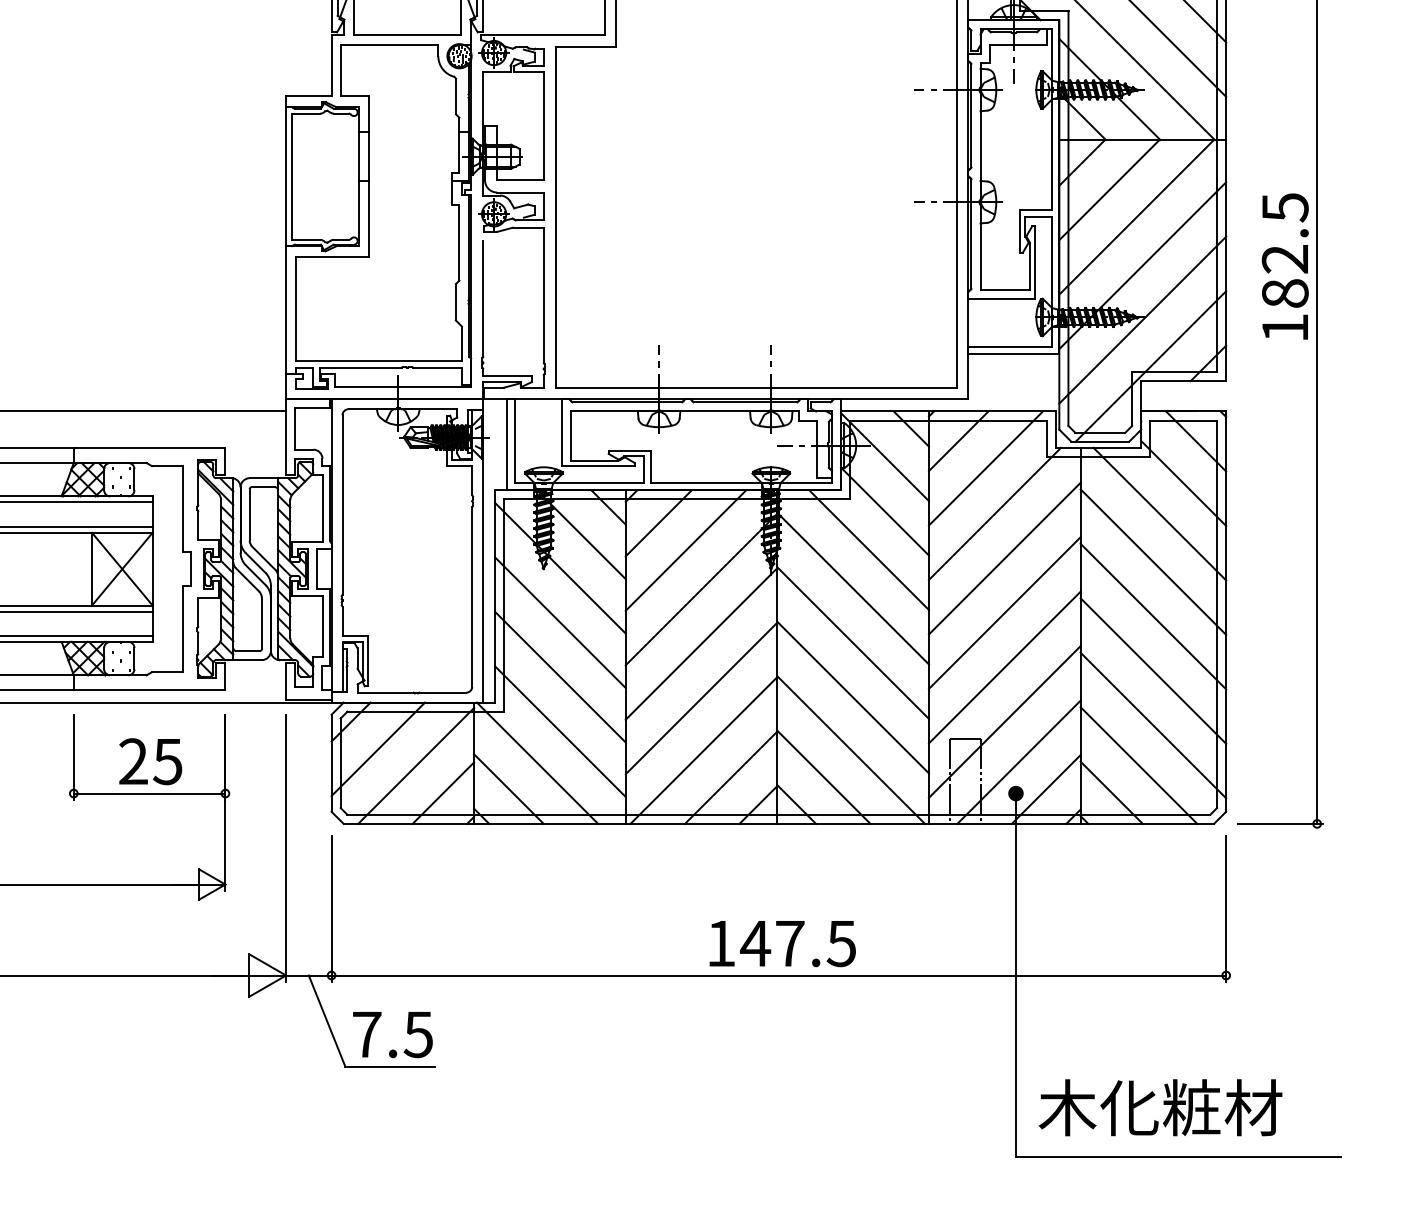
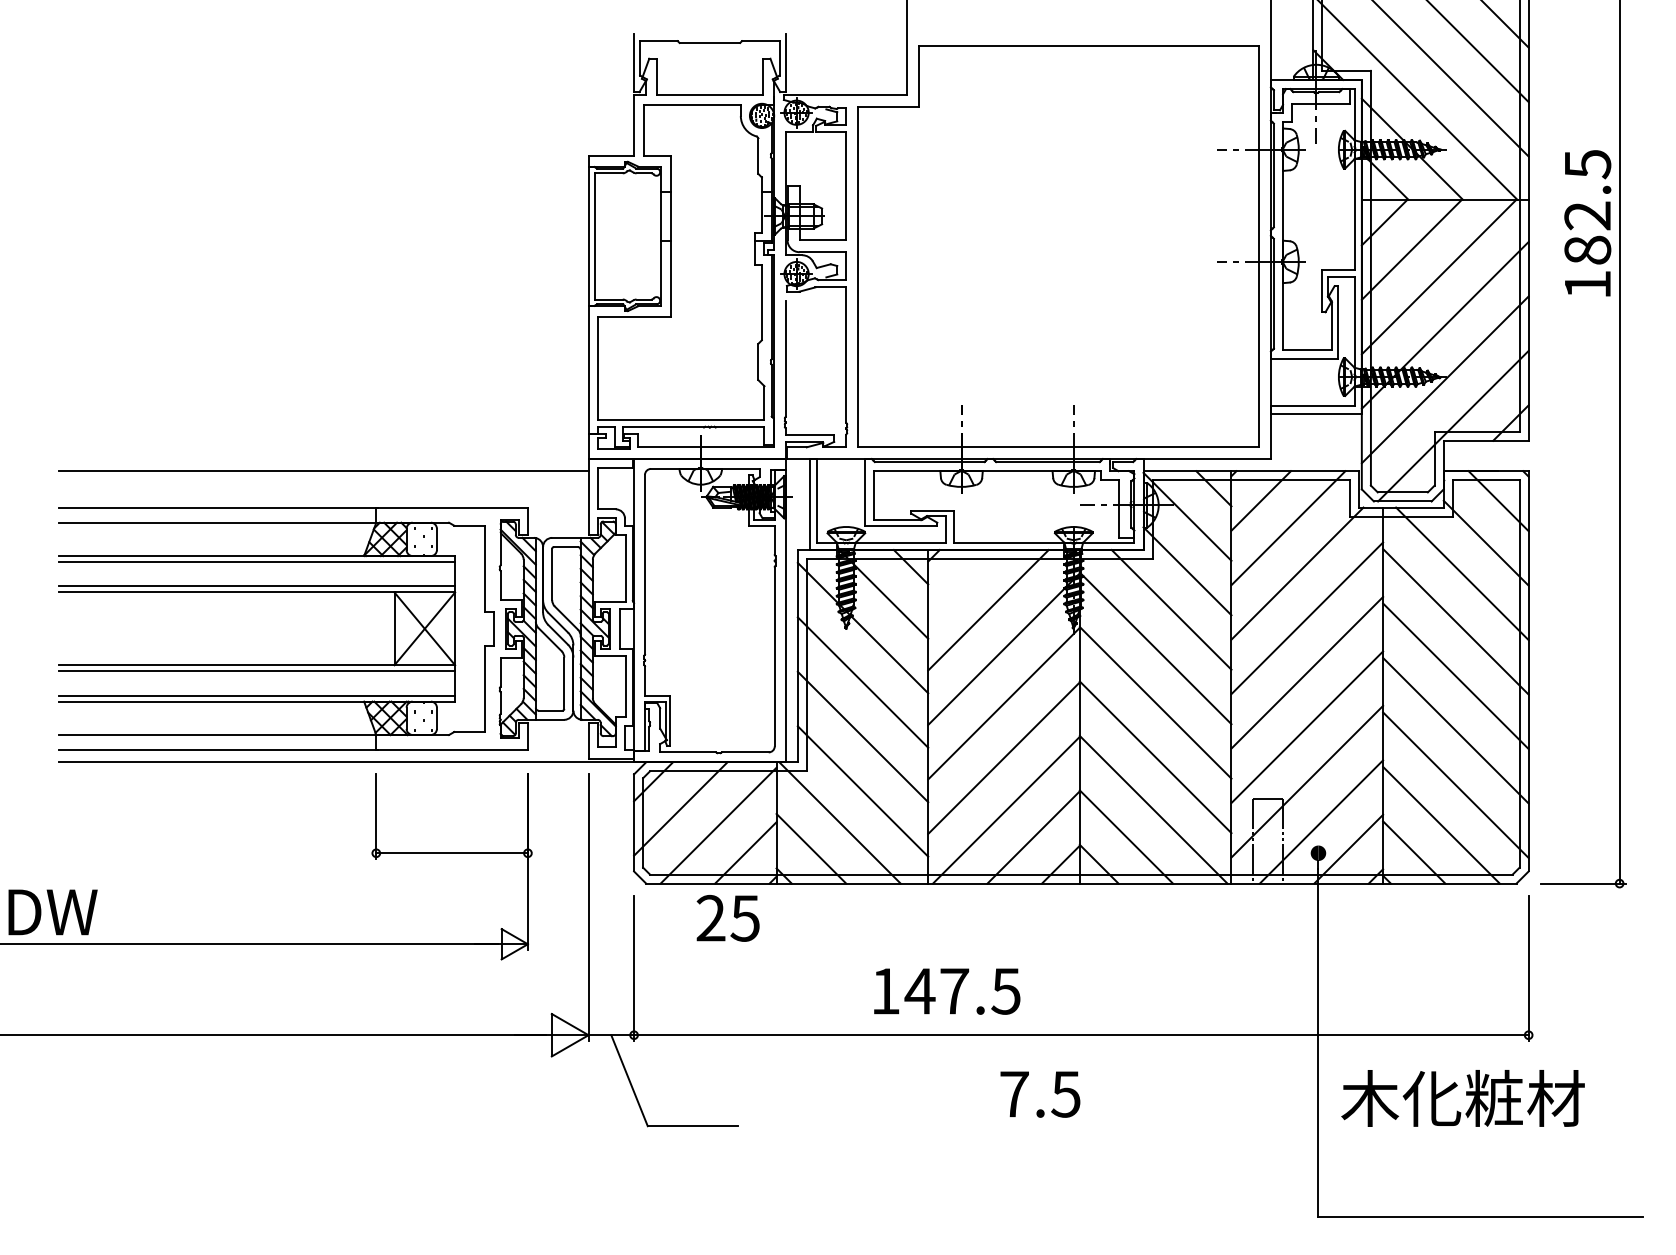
text: (1285, 266) -> (1587, 223), moved
line: (659, 523) -> (961, 583), removed
text: (150, 761) -> (727, 918), moved
text: (783, 943) -> (947, 991), moved
text: (393, 1034) -> (1040, 1094), moved
text: (1160, 1107) -> (1462, 1098), moved

